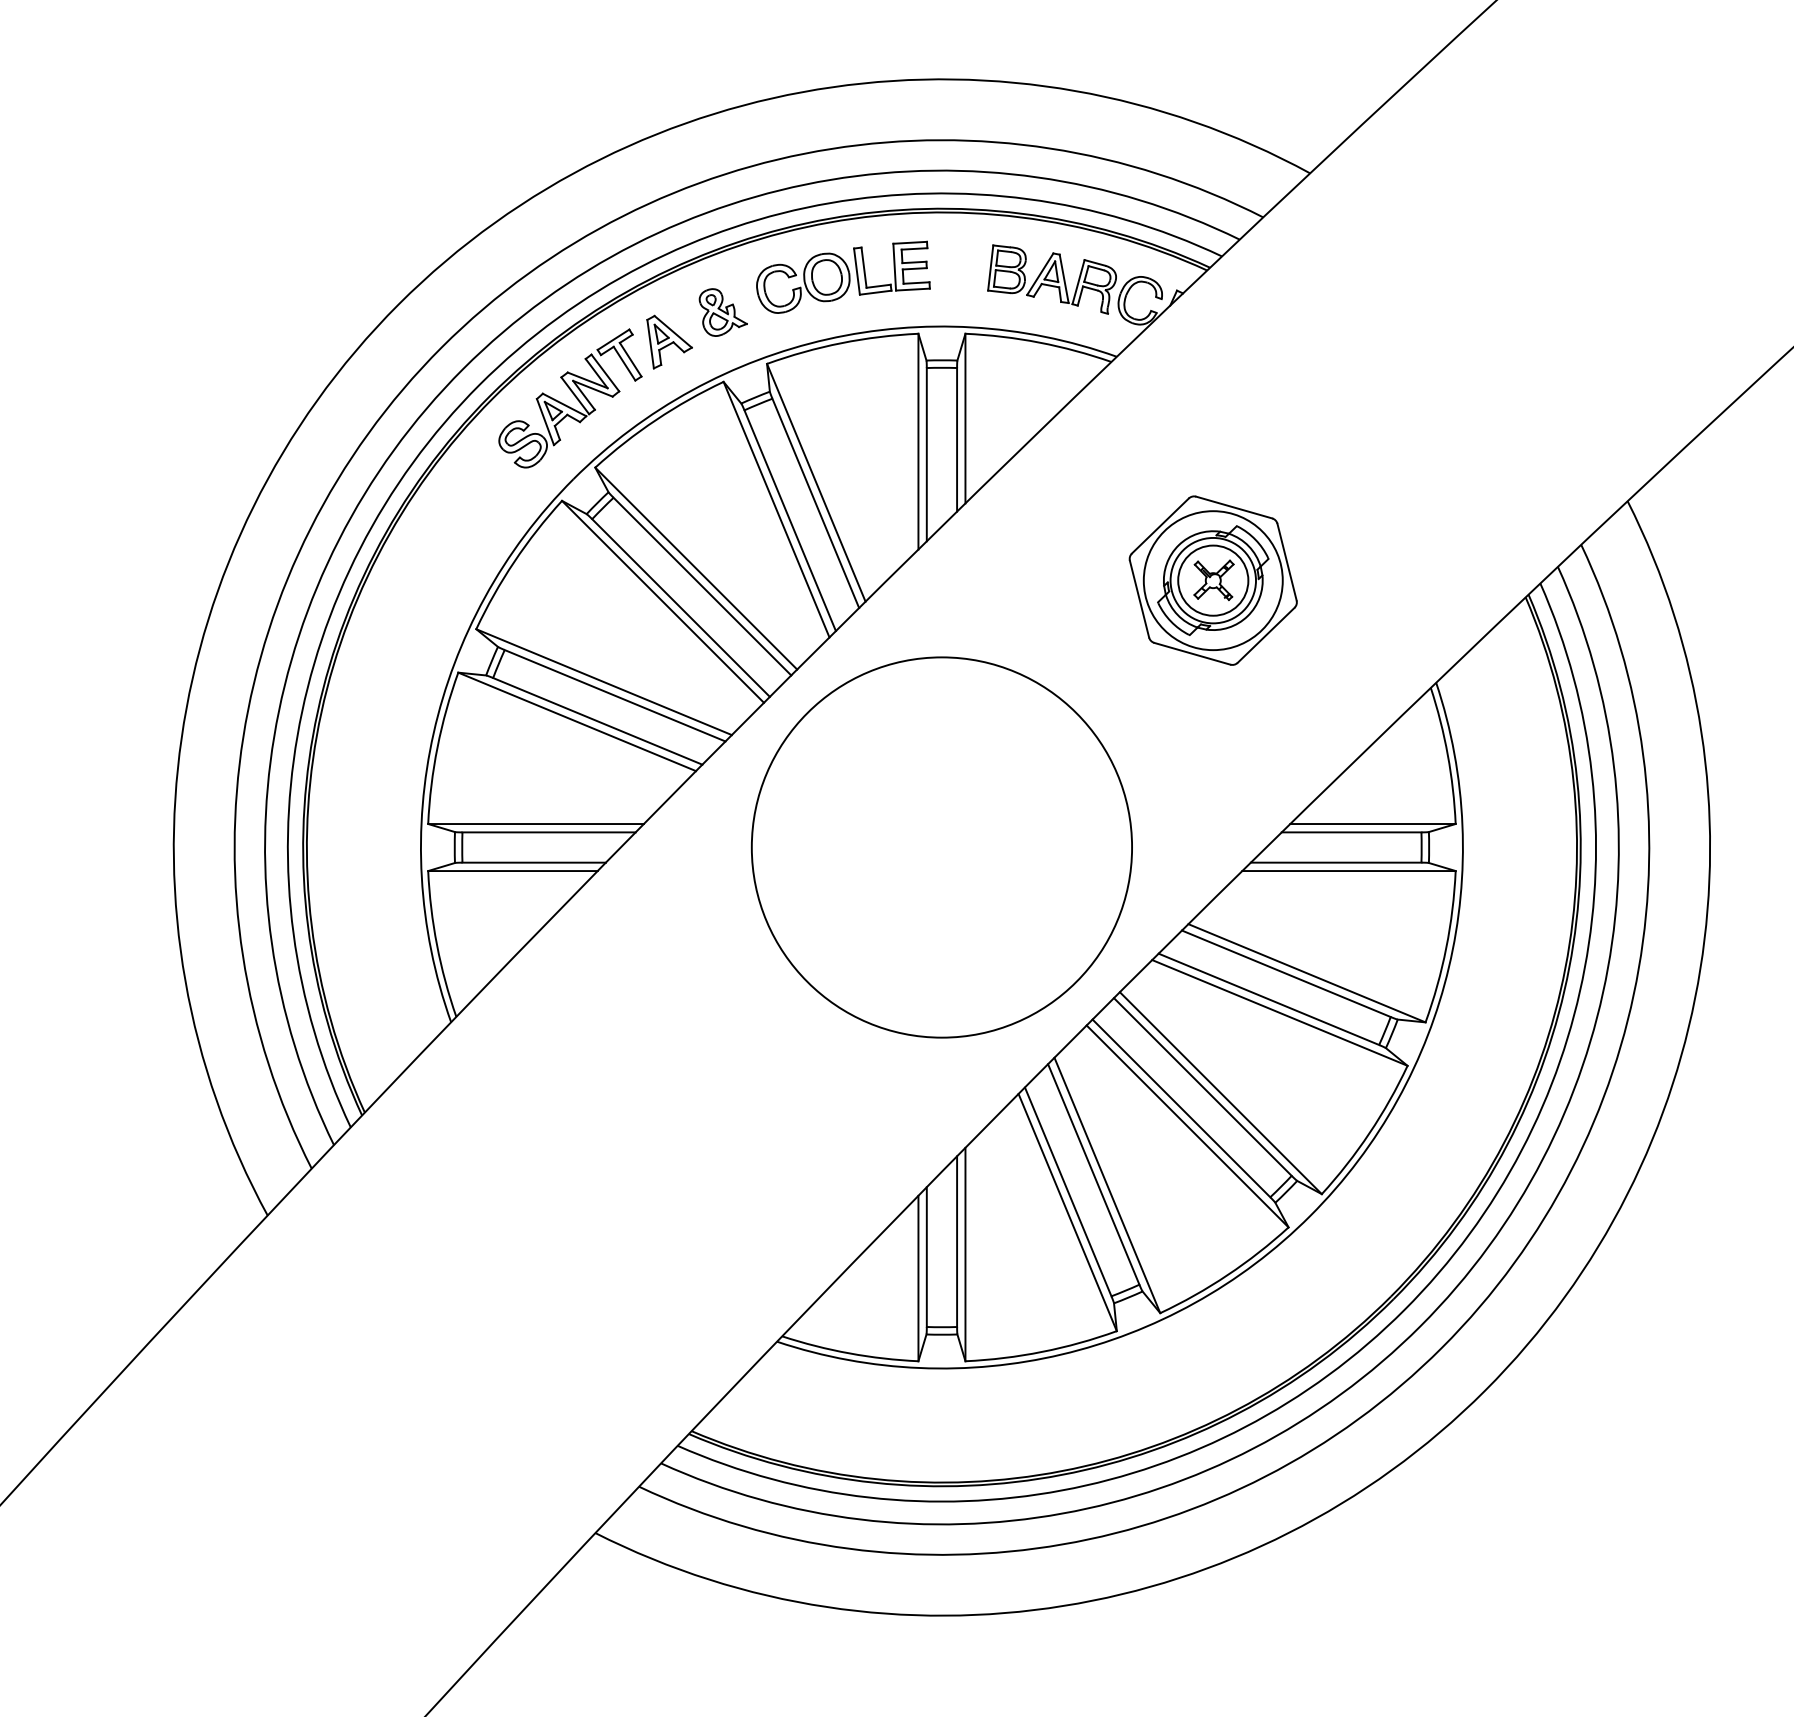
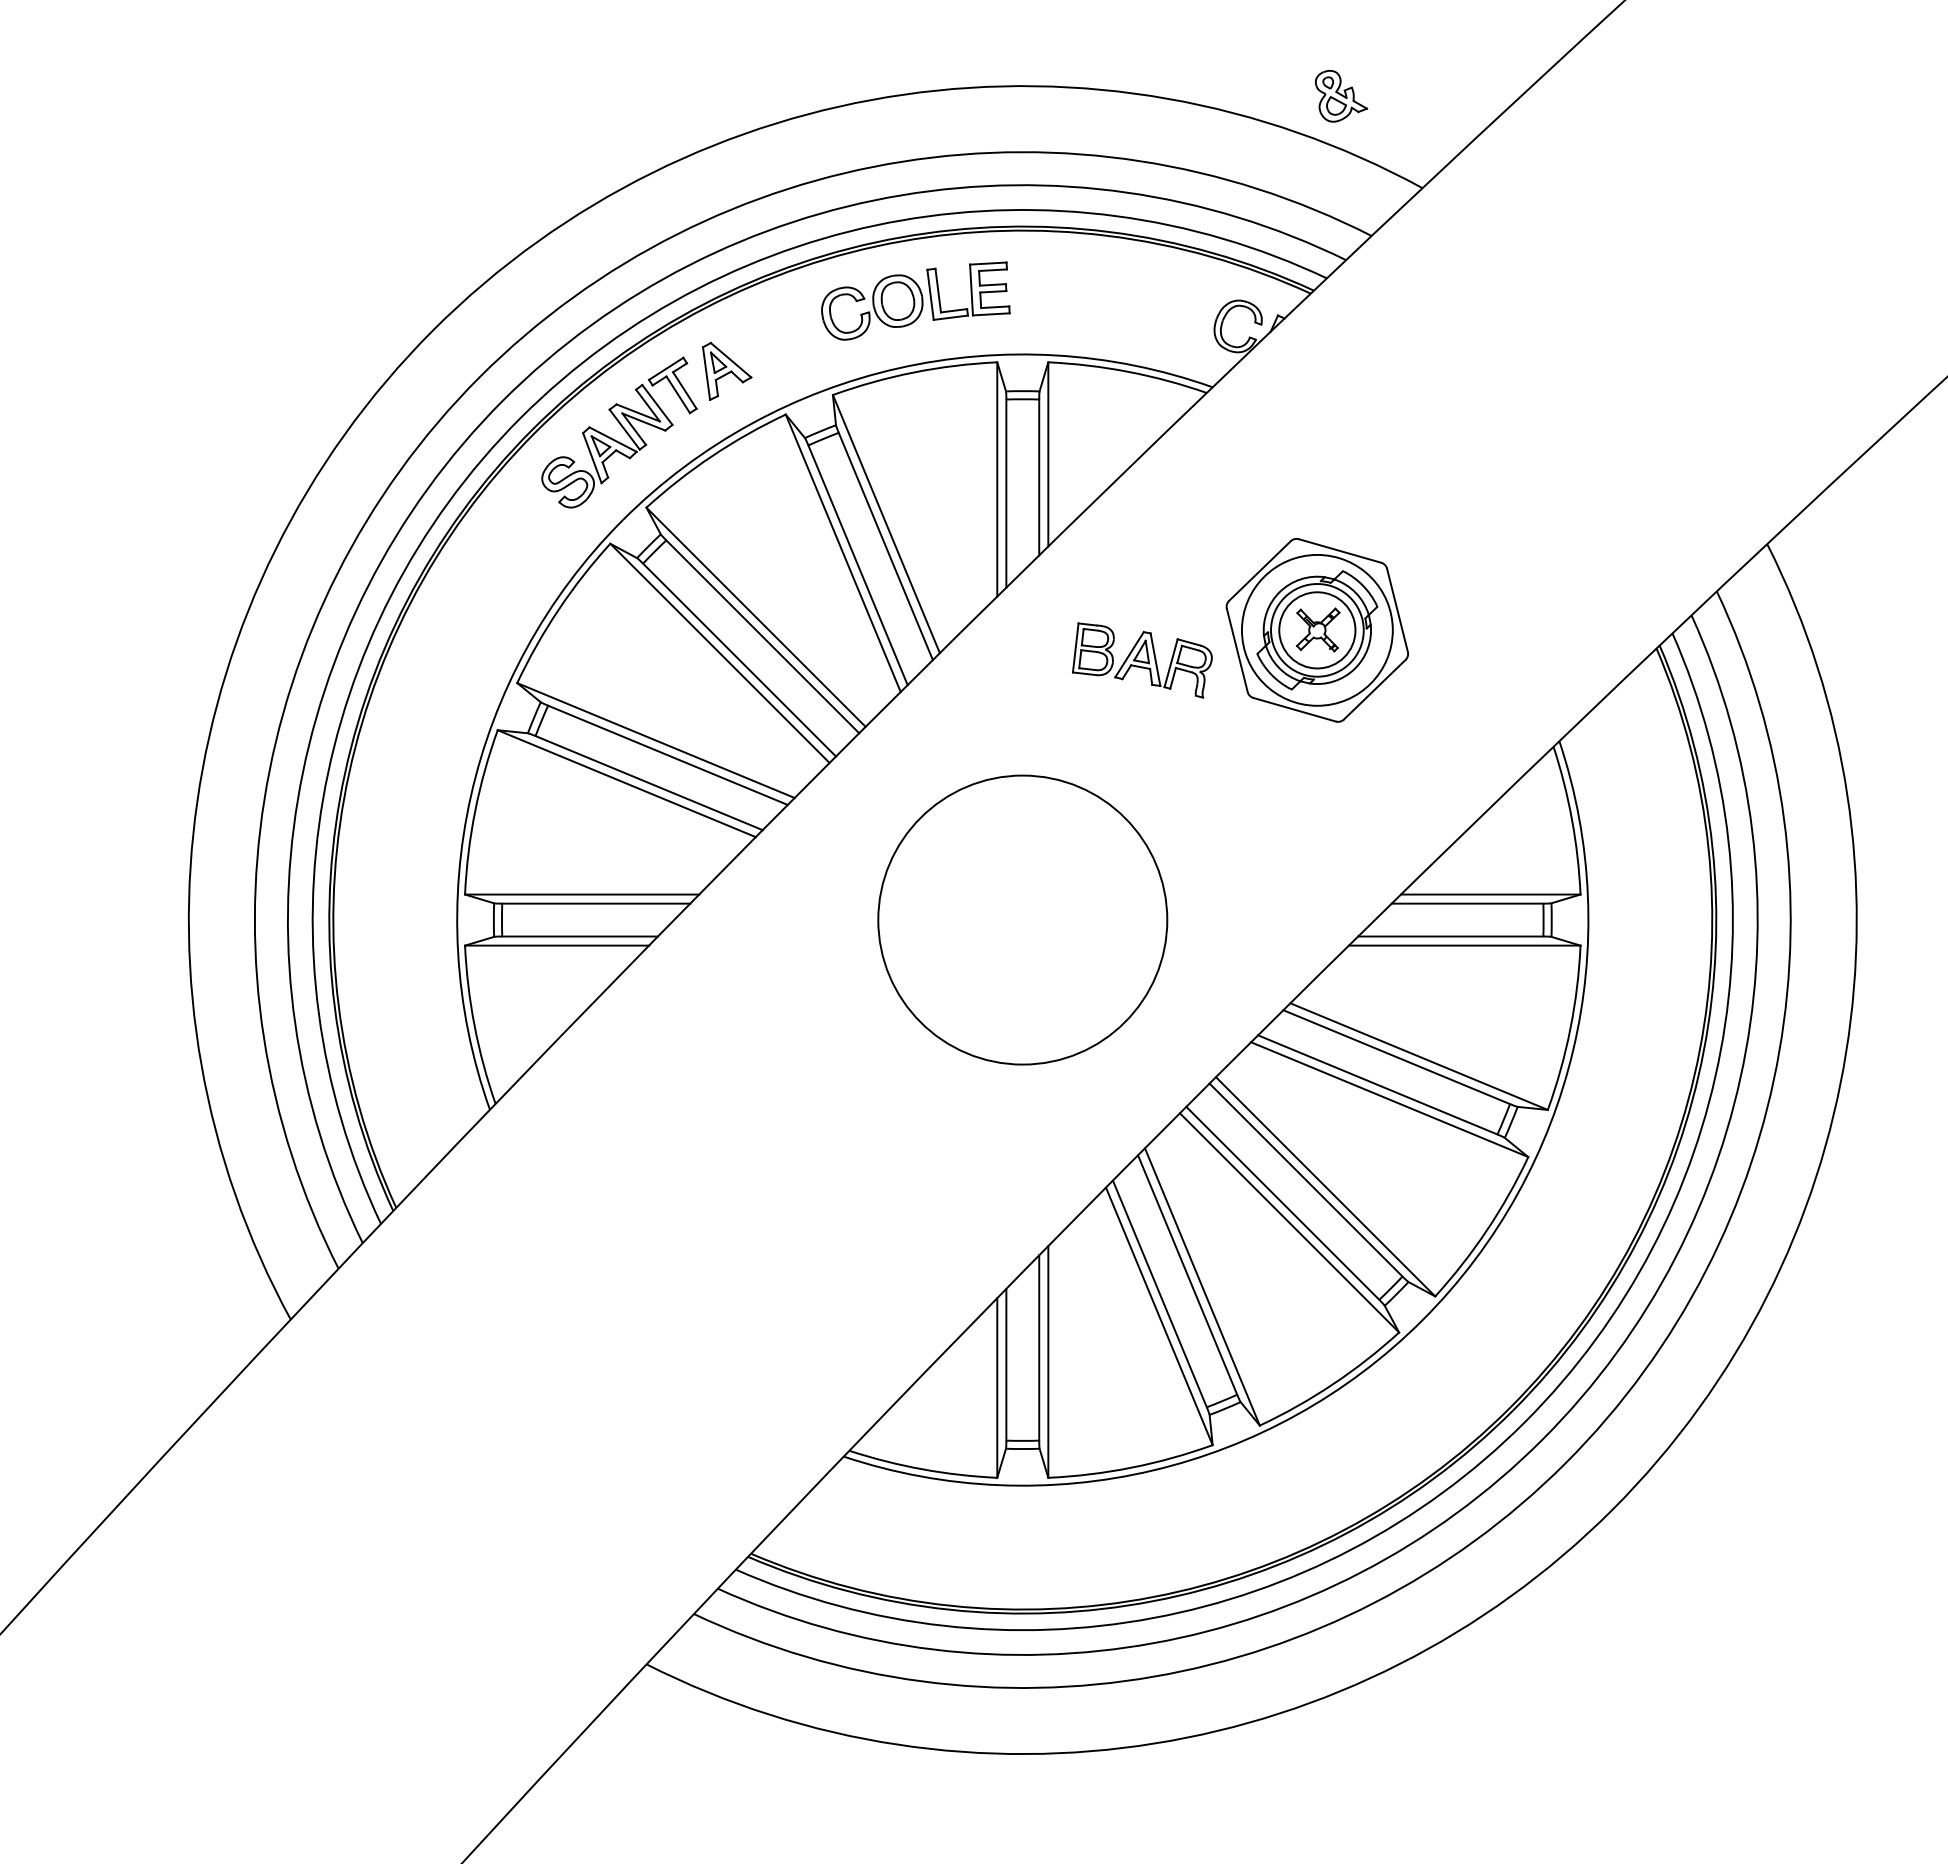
part: (1052, 279) -> (1142, 660), moved
part: (723, 311) -> (1341, 95), moved
circle: (941, 846) -> (1022, 919), size x0.7

